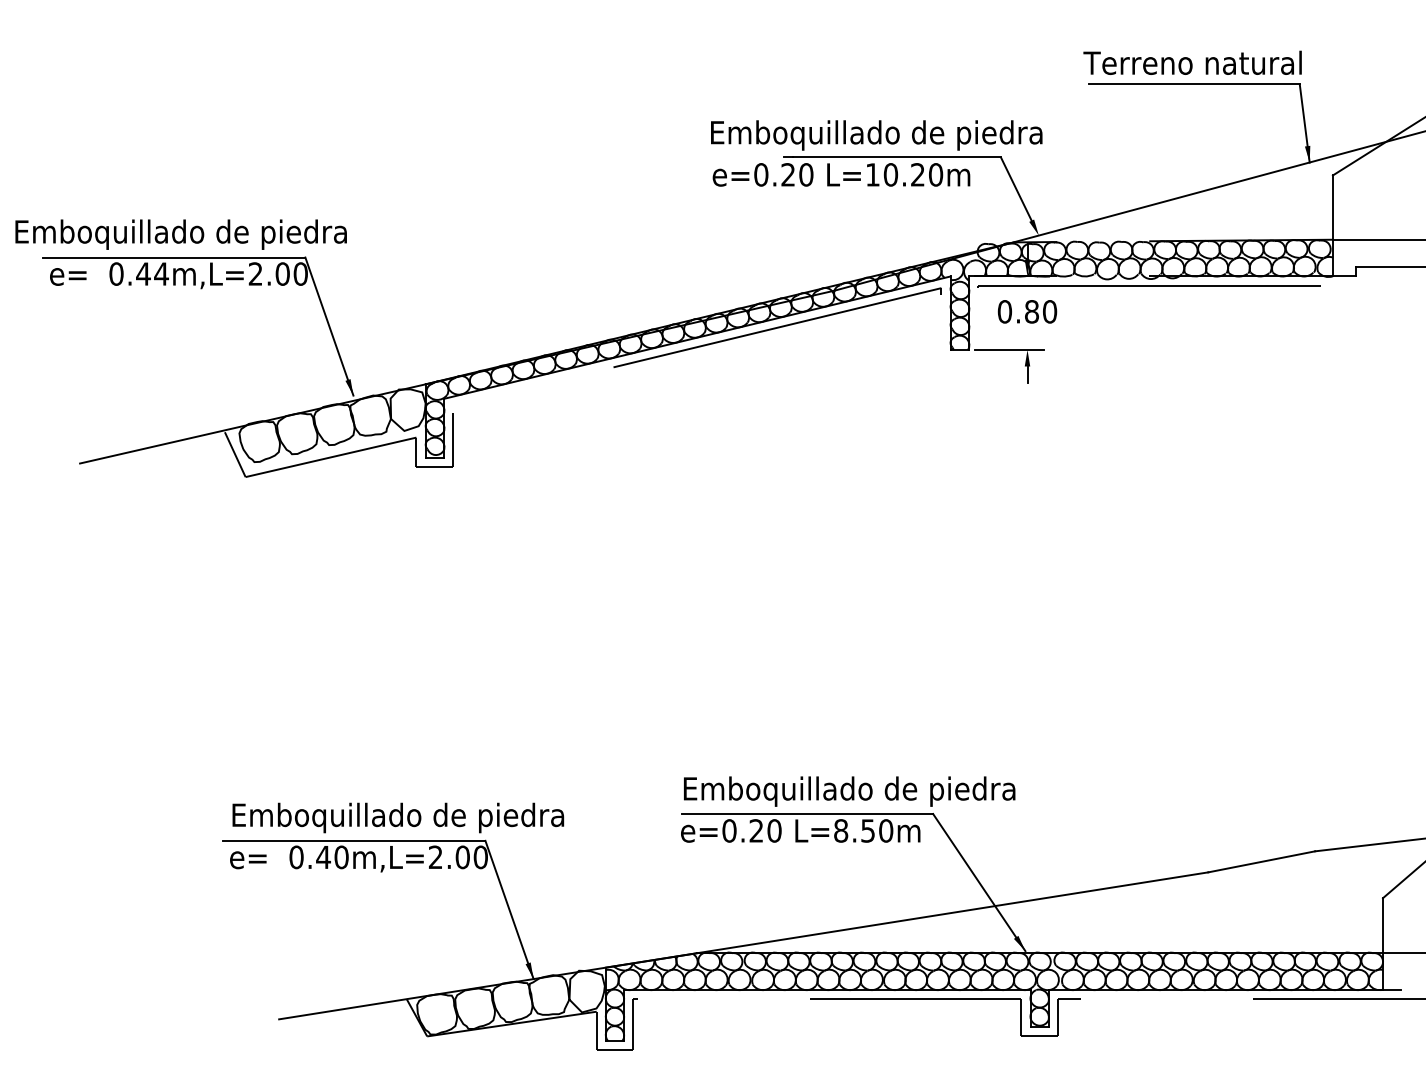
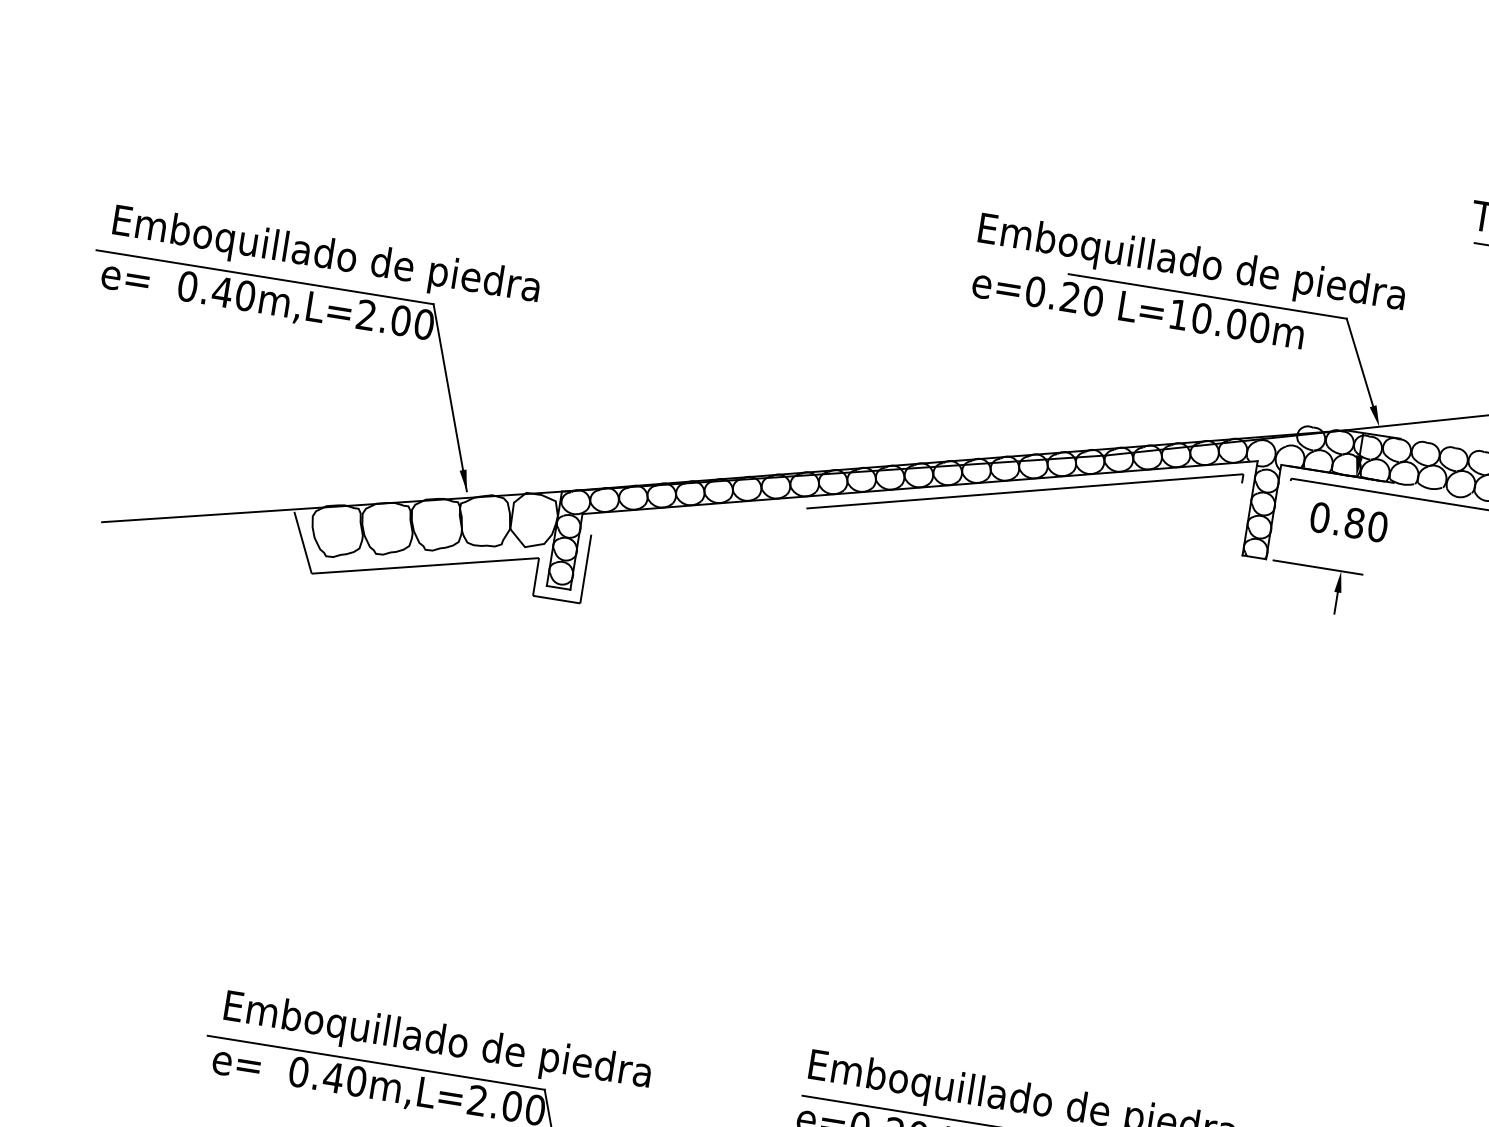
text: (917, 174) -> (1236, 323), L=10.20m -> L=10.00m
text: (180, 234) -> (325, 256), moved
text: (161, 273) -> (245, 295), 0.44m,L=2.00 -> 0.40m,L=2.00

